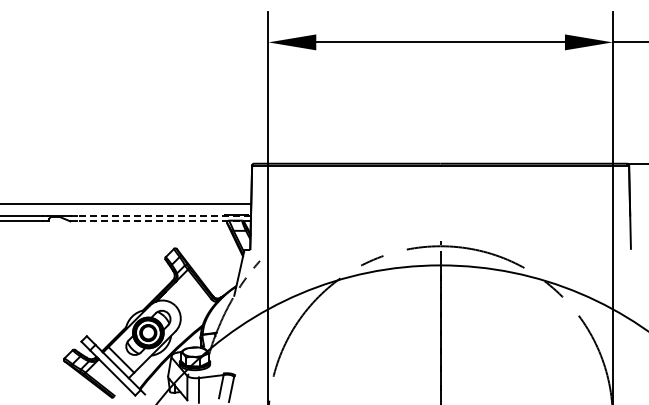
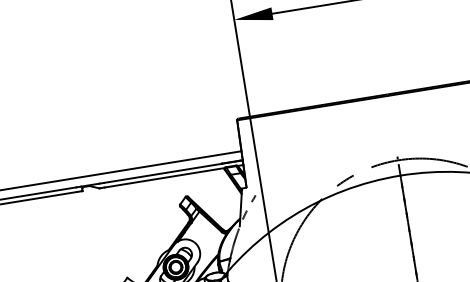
line: (164, 215) -> (173, 171), dashed -> solid
line: (164, 221) -> (174, 176), dashed -> solid

